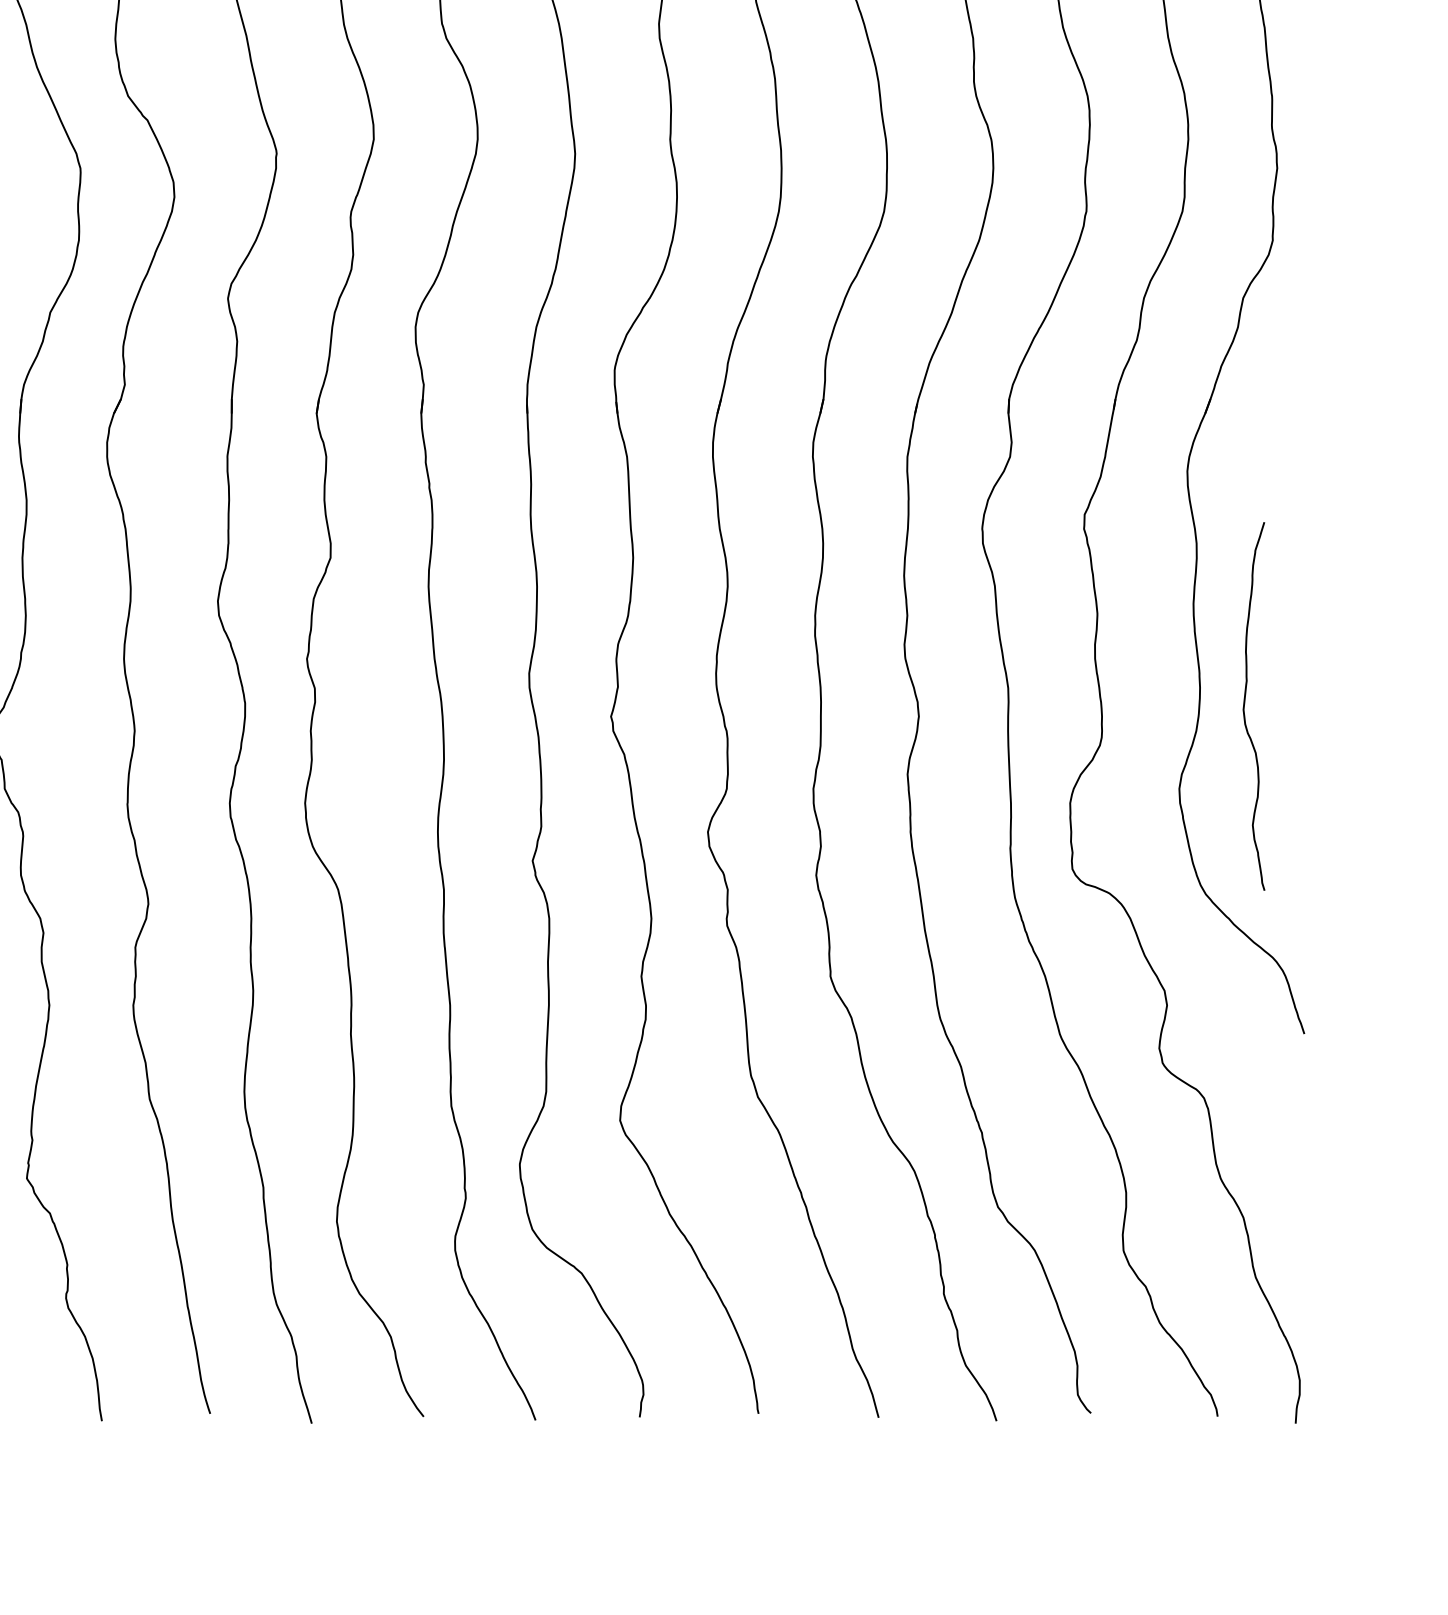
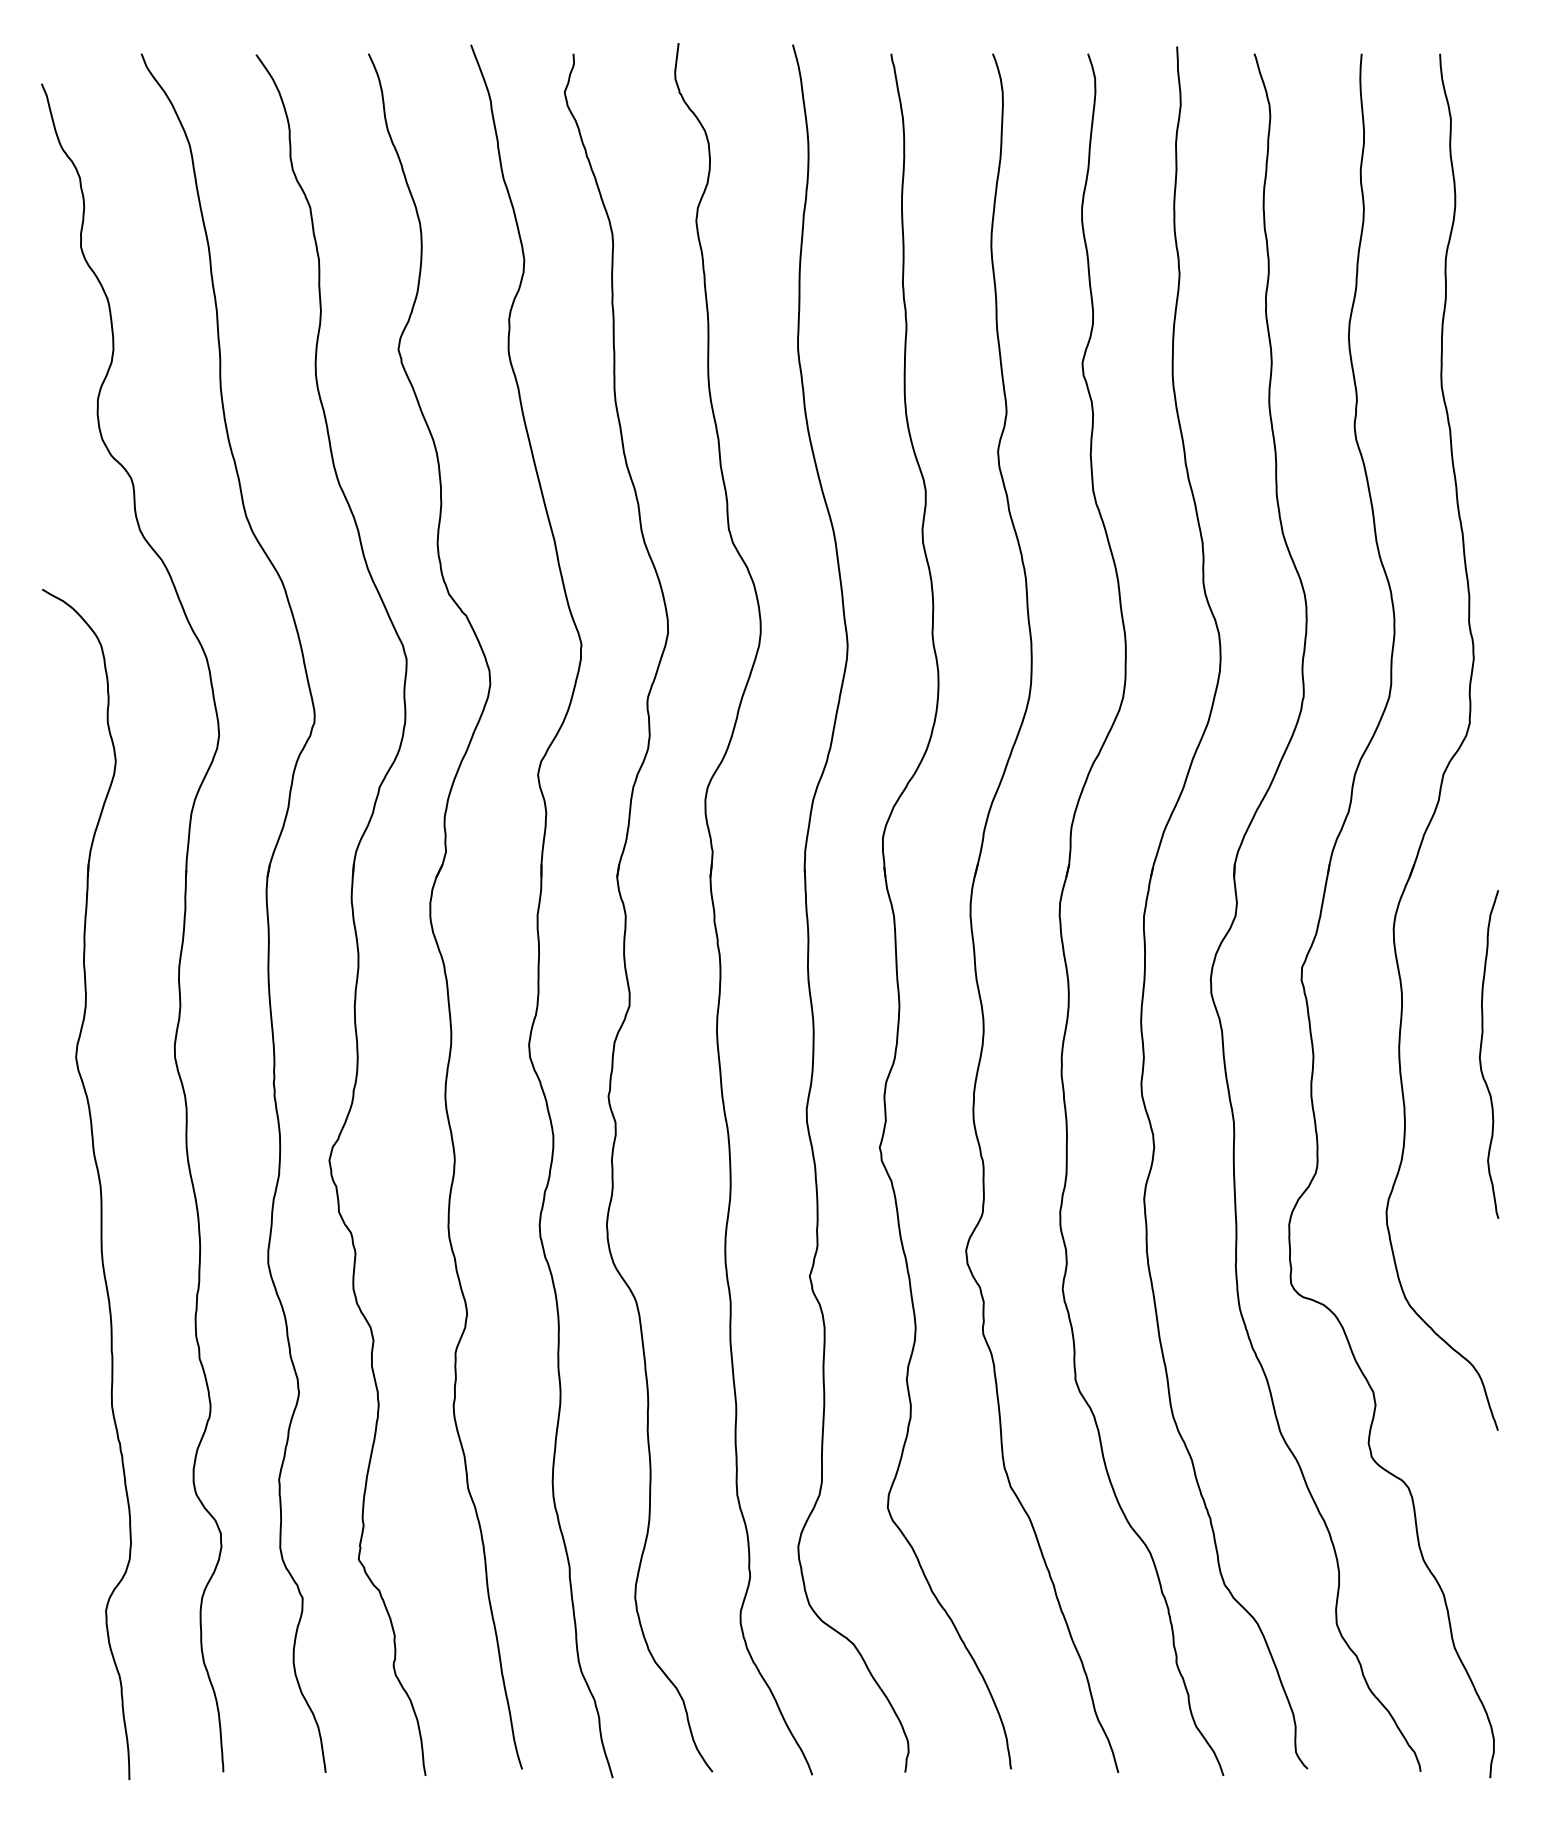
curve: (1245, 705) -> (1481, 1053), moved

